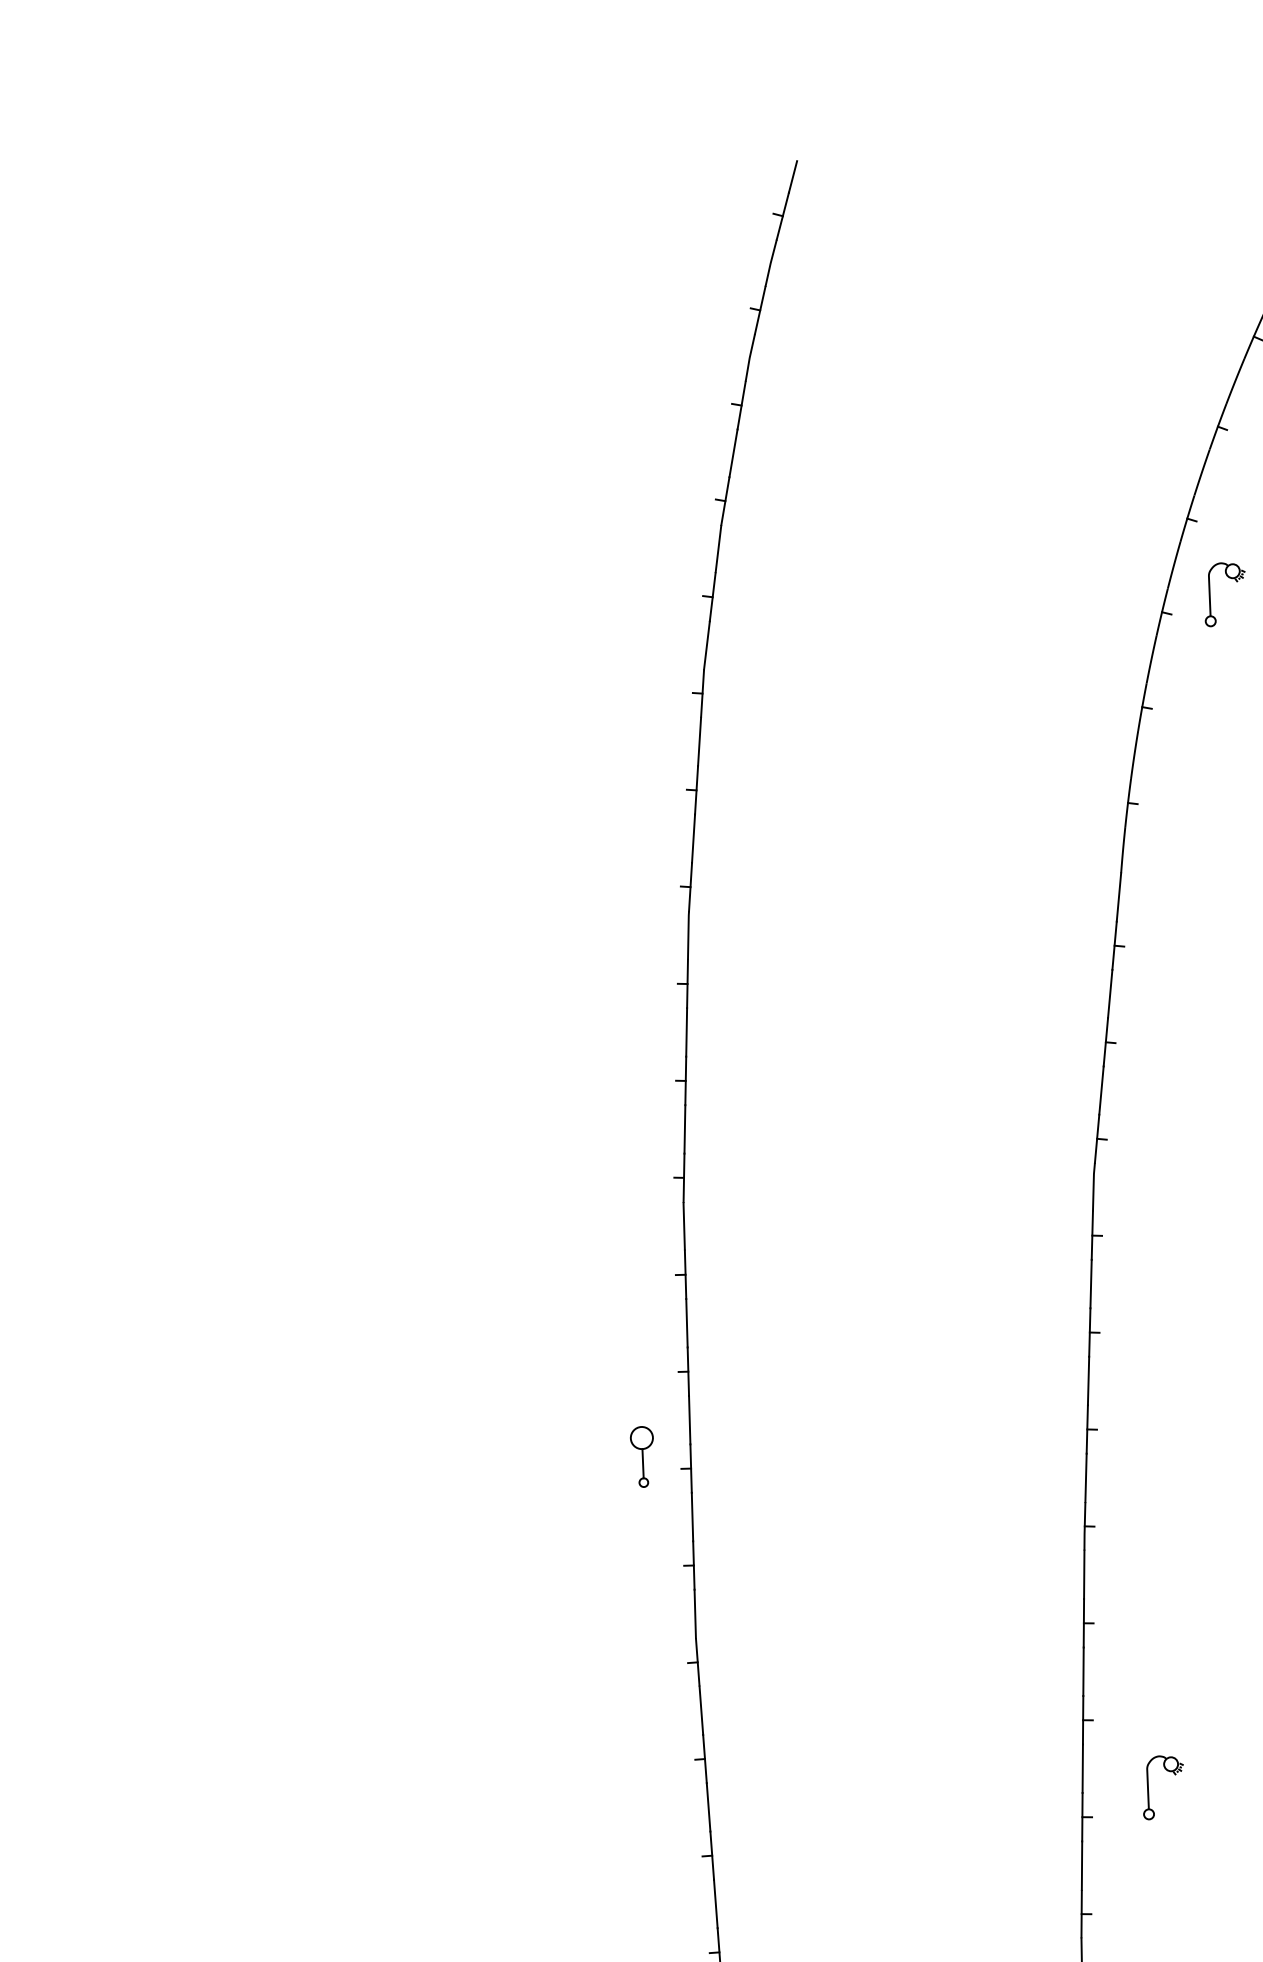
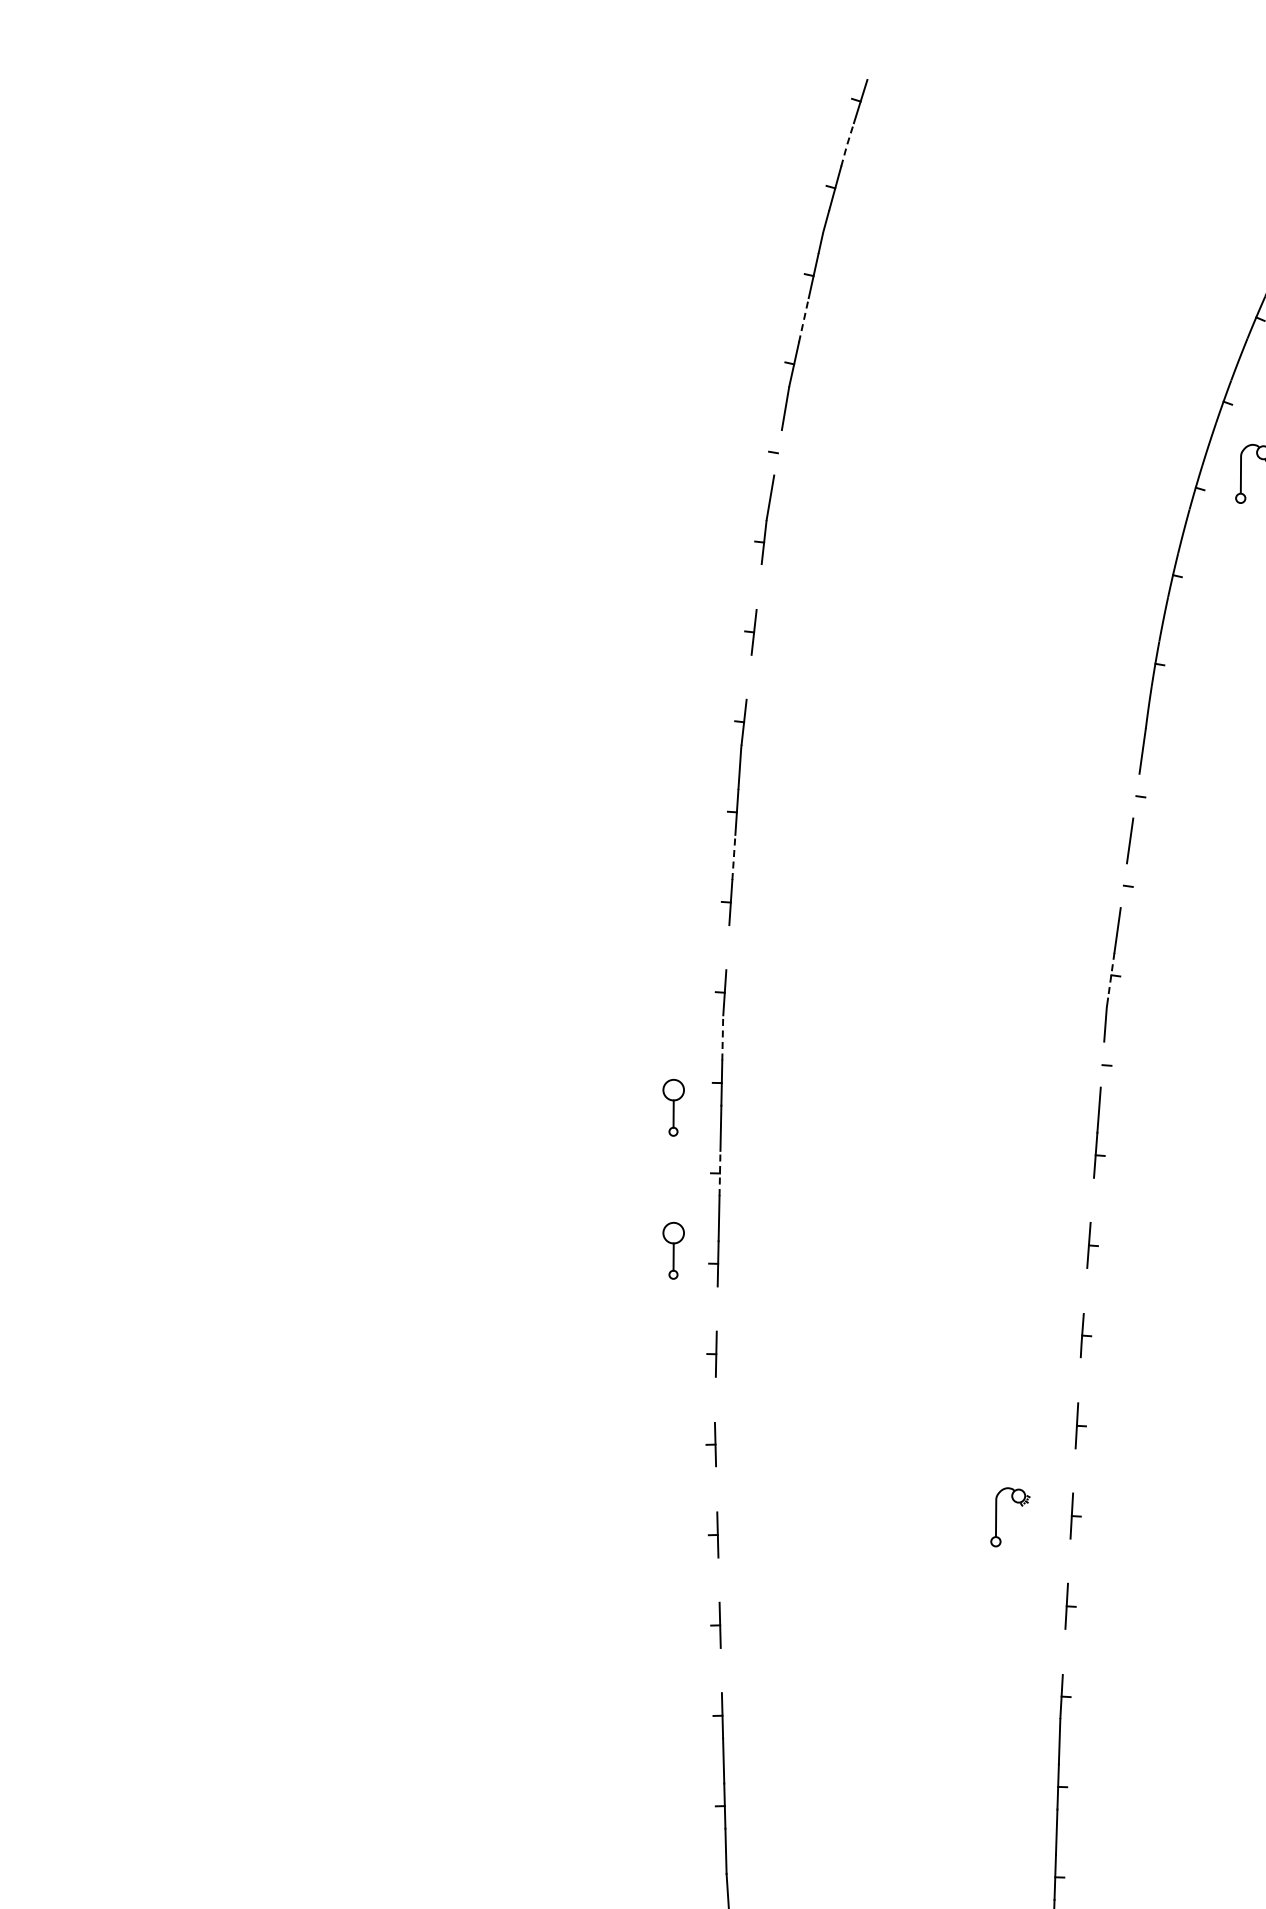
line: (792, 176) -> (871, 65), removed
line: (771, 262) -> (847, 144), solid -> dashed
line: (733, 453) -> (803, 320), solid -> dashed
line: (712, 596) -> (777, 452), removed
line: (698, 742) -> (758, 587), removed
line: (692, 837) -> (748, 676), removed
line: (1114, 945) -> (1136, 795), removed
line: (686, 1032) -> (733, 857), solid -> dashed
line: (1105, 1042) -> (1123, 885), removed
line: (684, 1129) -> (727, 947), removed
line: (1097, 1139) -> (1111, 975), solid -> dashed
line: (683, 1224) -> (722, 1036), solid -> dashed
line: (1092, 1234) -> (1102, 1064), removed
part: (635, 1303) -> (673, 1107), added
line: (688, 1371) -> (720, 1173), solid -> dashed
line: (1088, 1380) -> (1092, 1199), removed
line: (1085, 1477) -> (1085, 1290), removed
line: (691, 1516) -> (716, 1308), removed
line: (1084, 1574) -> (1079, 1380), removed
line: (694, 1614) -> (714, 1399), removed
line: (1083, 1671) -> (1074, 1470), removed
line: (701, 1710) -> (716, 1489), removed
line: (1081, 1767) -> (1068, 1560), removed
part: (1149, 1785) -> (997, 1514), moved
line: (708, 1806) -> (718, 1579), removed
line: (1081, 1865) -> (1063, 1651), removed
line: (714, 1904) -> (720, 1670), removed

